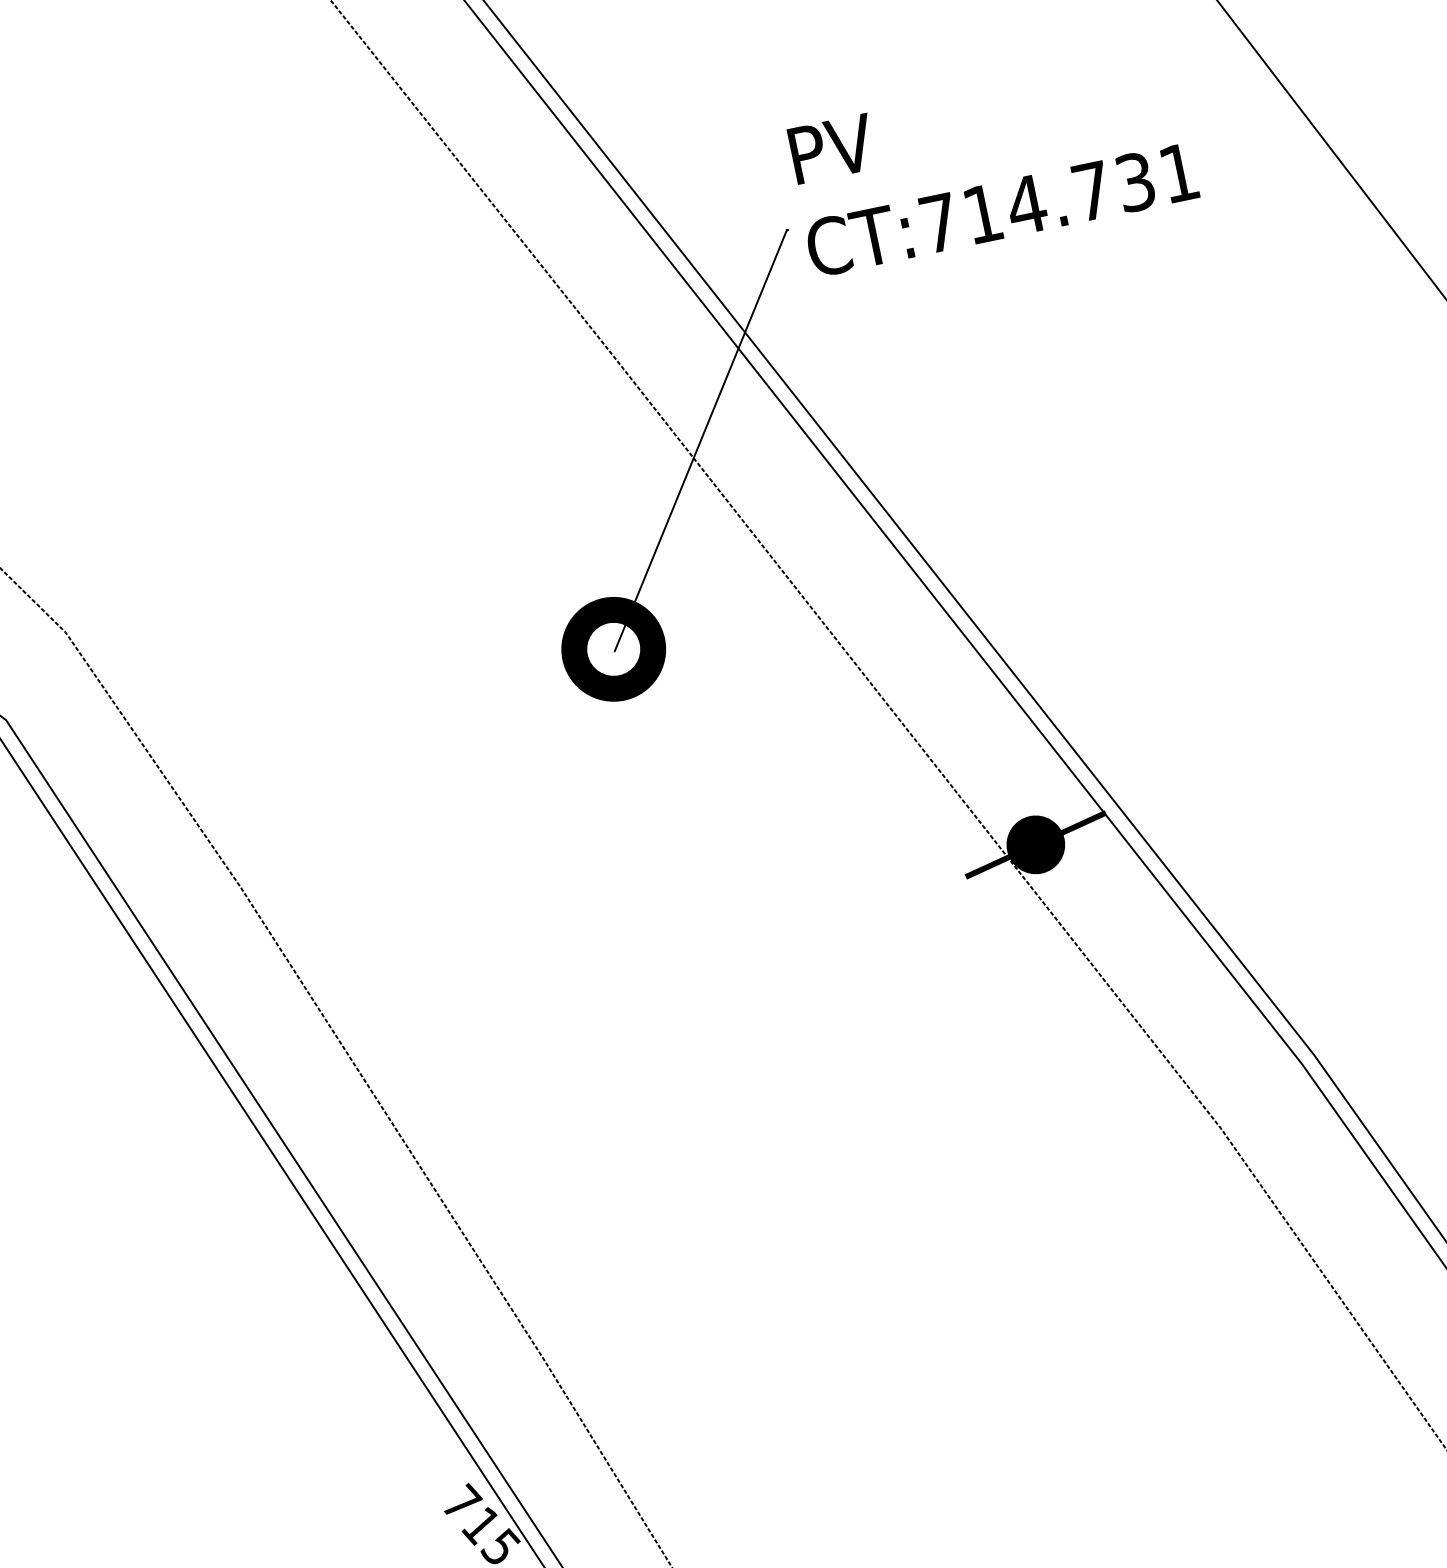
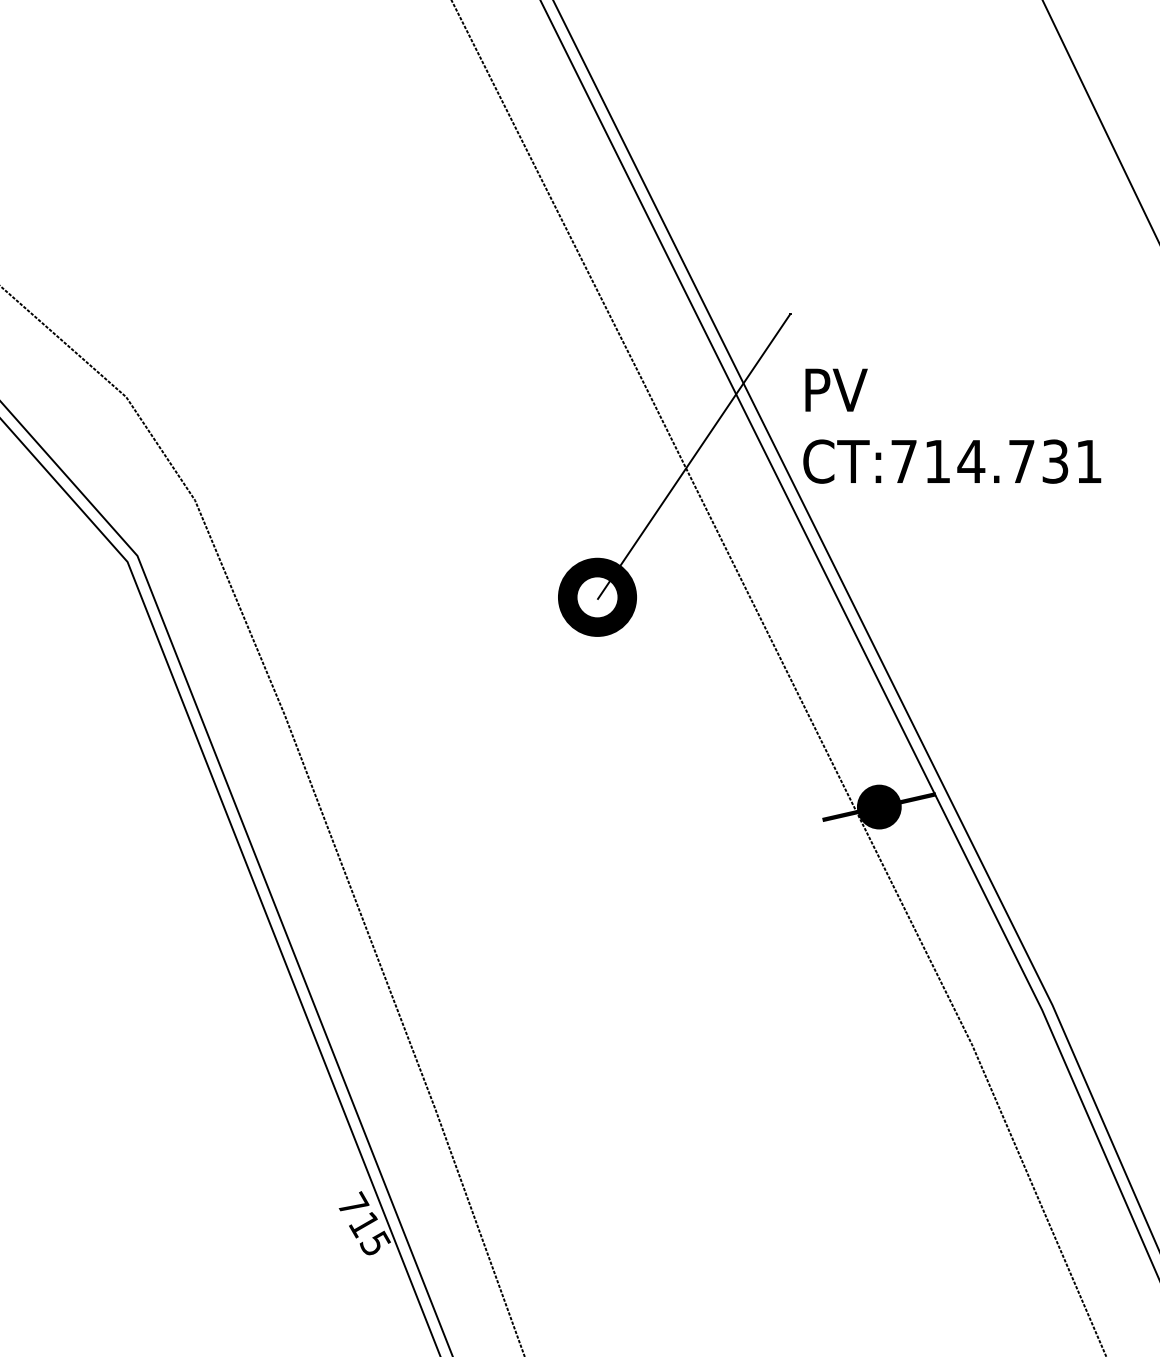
text: (992, 163) -> (952, 425), moved

